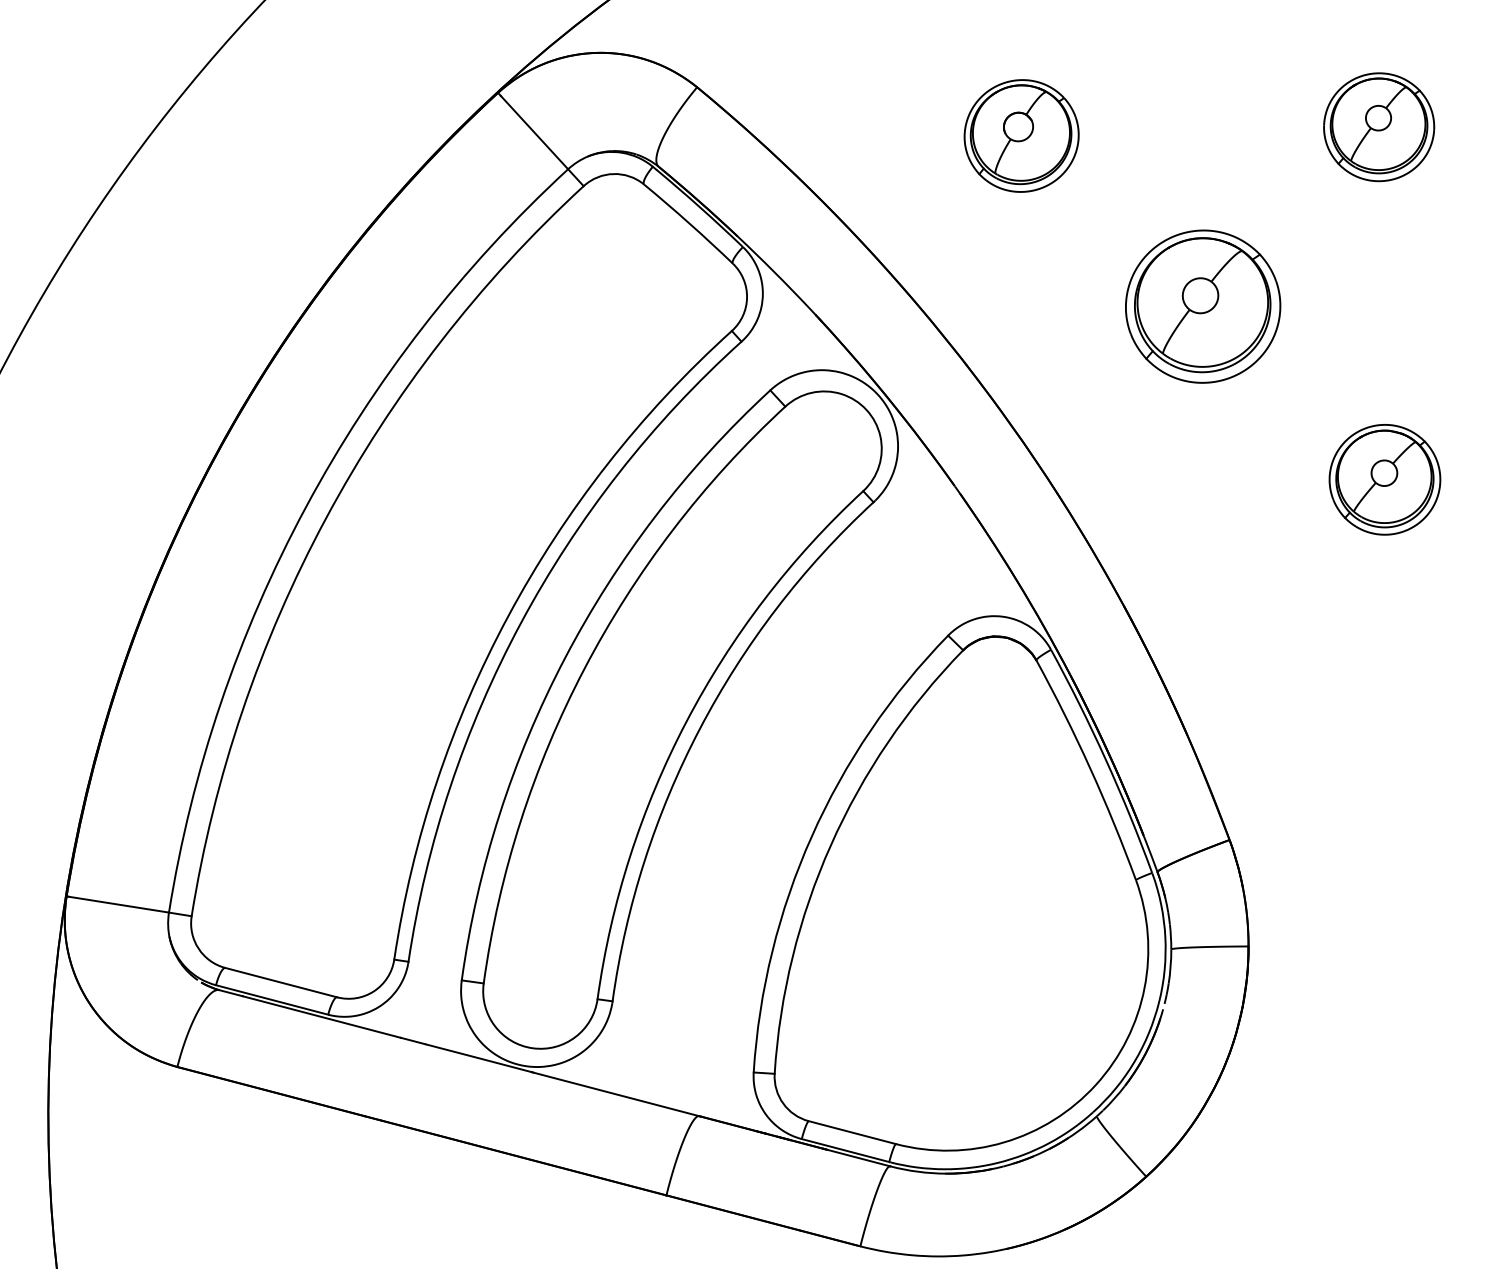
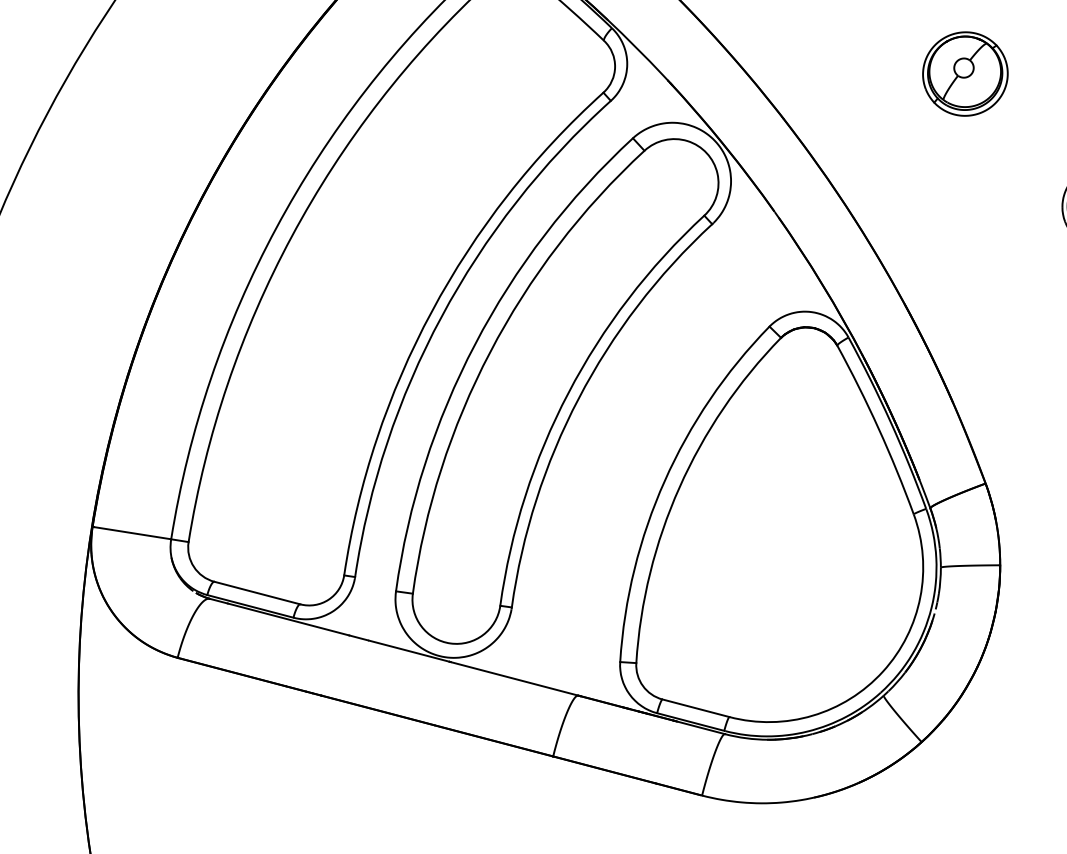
part: (1203, 306) -> (965, 73), size x0.71

